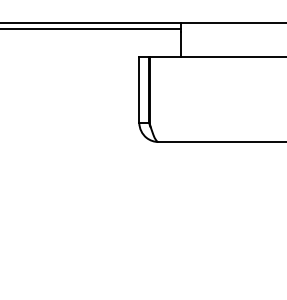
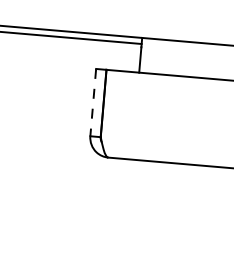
line: (139, 89) -> (93, 102), solid -> dashed

